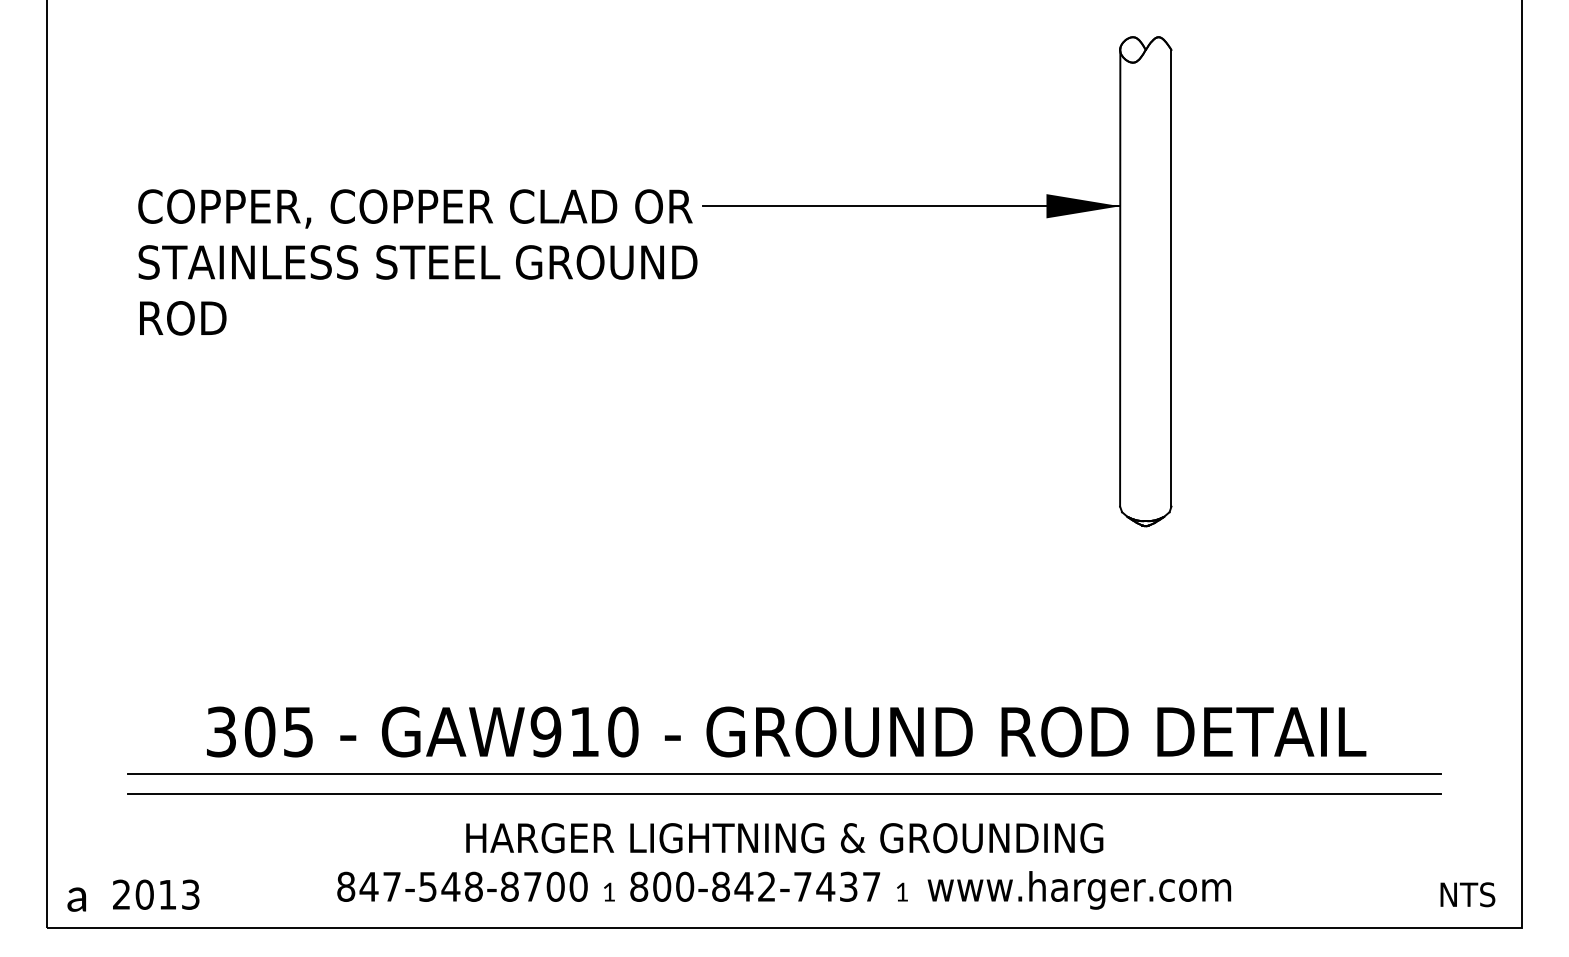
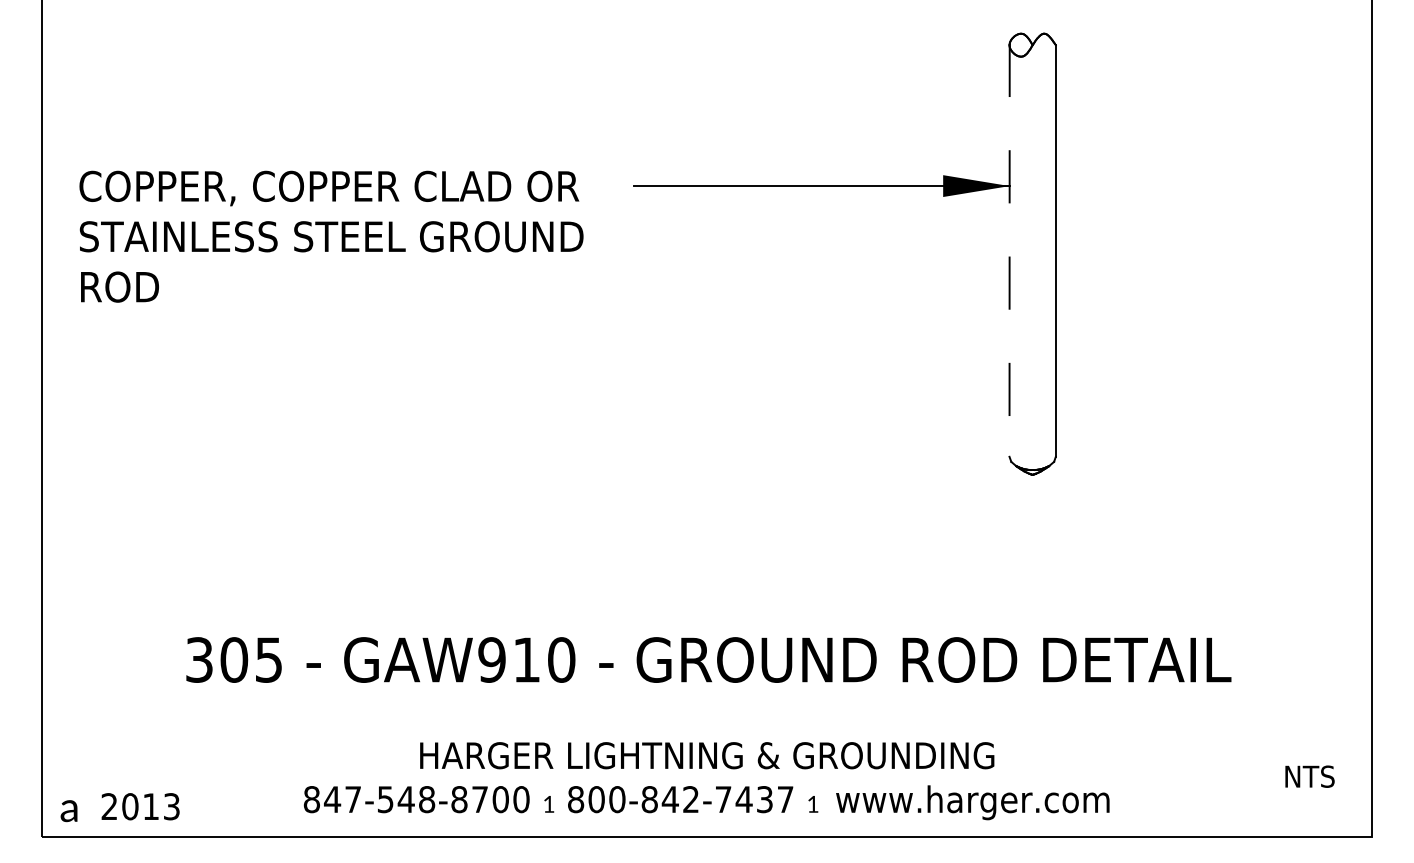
text: (417, 262) -> (331, 236), moved
line: (1120, 277) -> (1009, 250), solid -> dashed
line: (783, 773) -> (706, 697), removed
line: (783, 794) -> (706, 716), removed
text: (1467, 894) -> (1309, 776), moved

